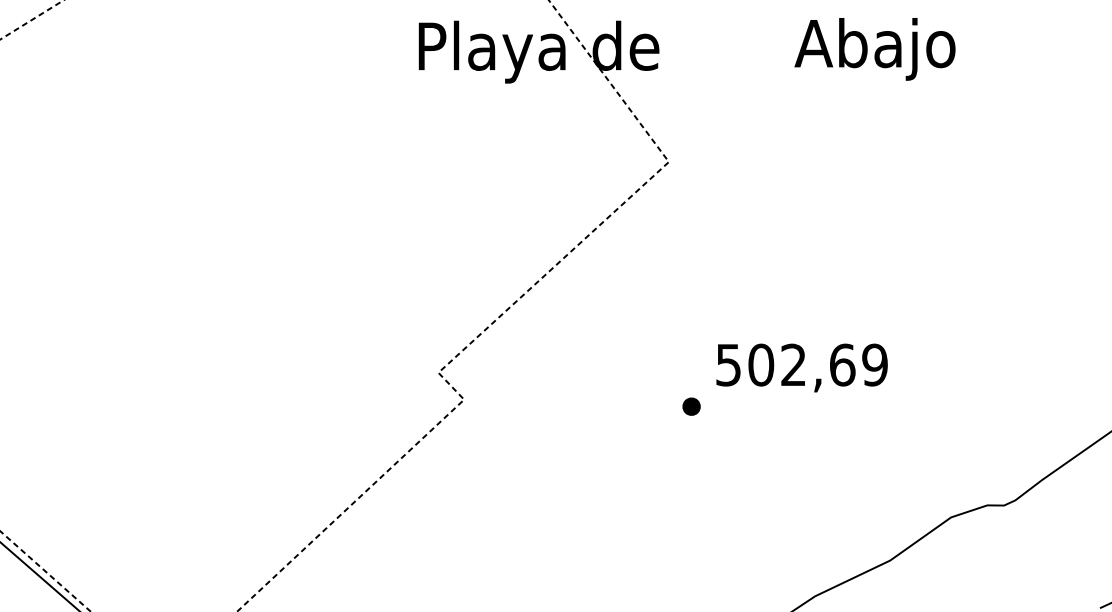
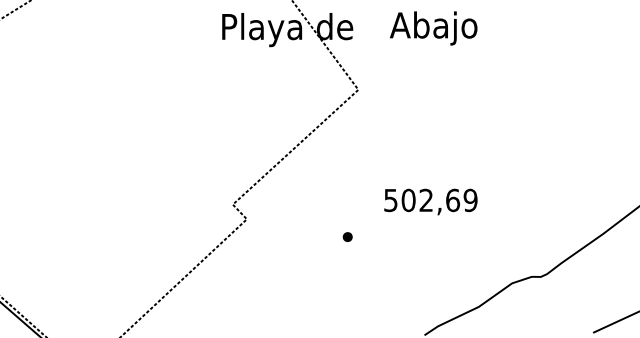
text: (874, 49) -> (433, 28), moved
part: (691, 405) -> (347, 236), moved

